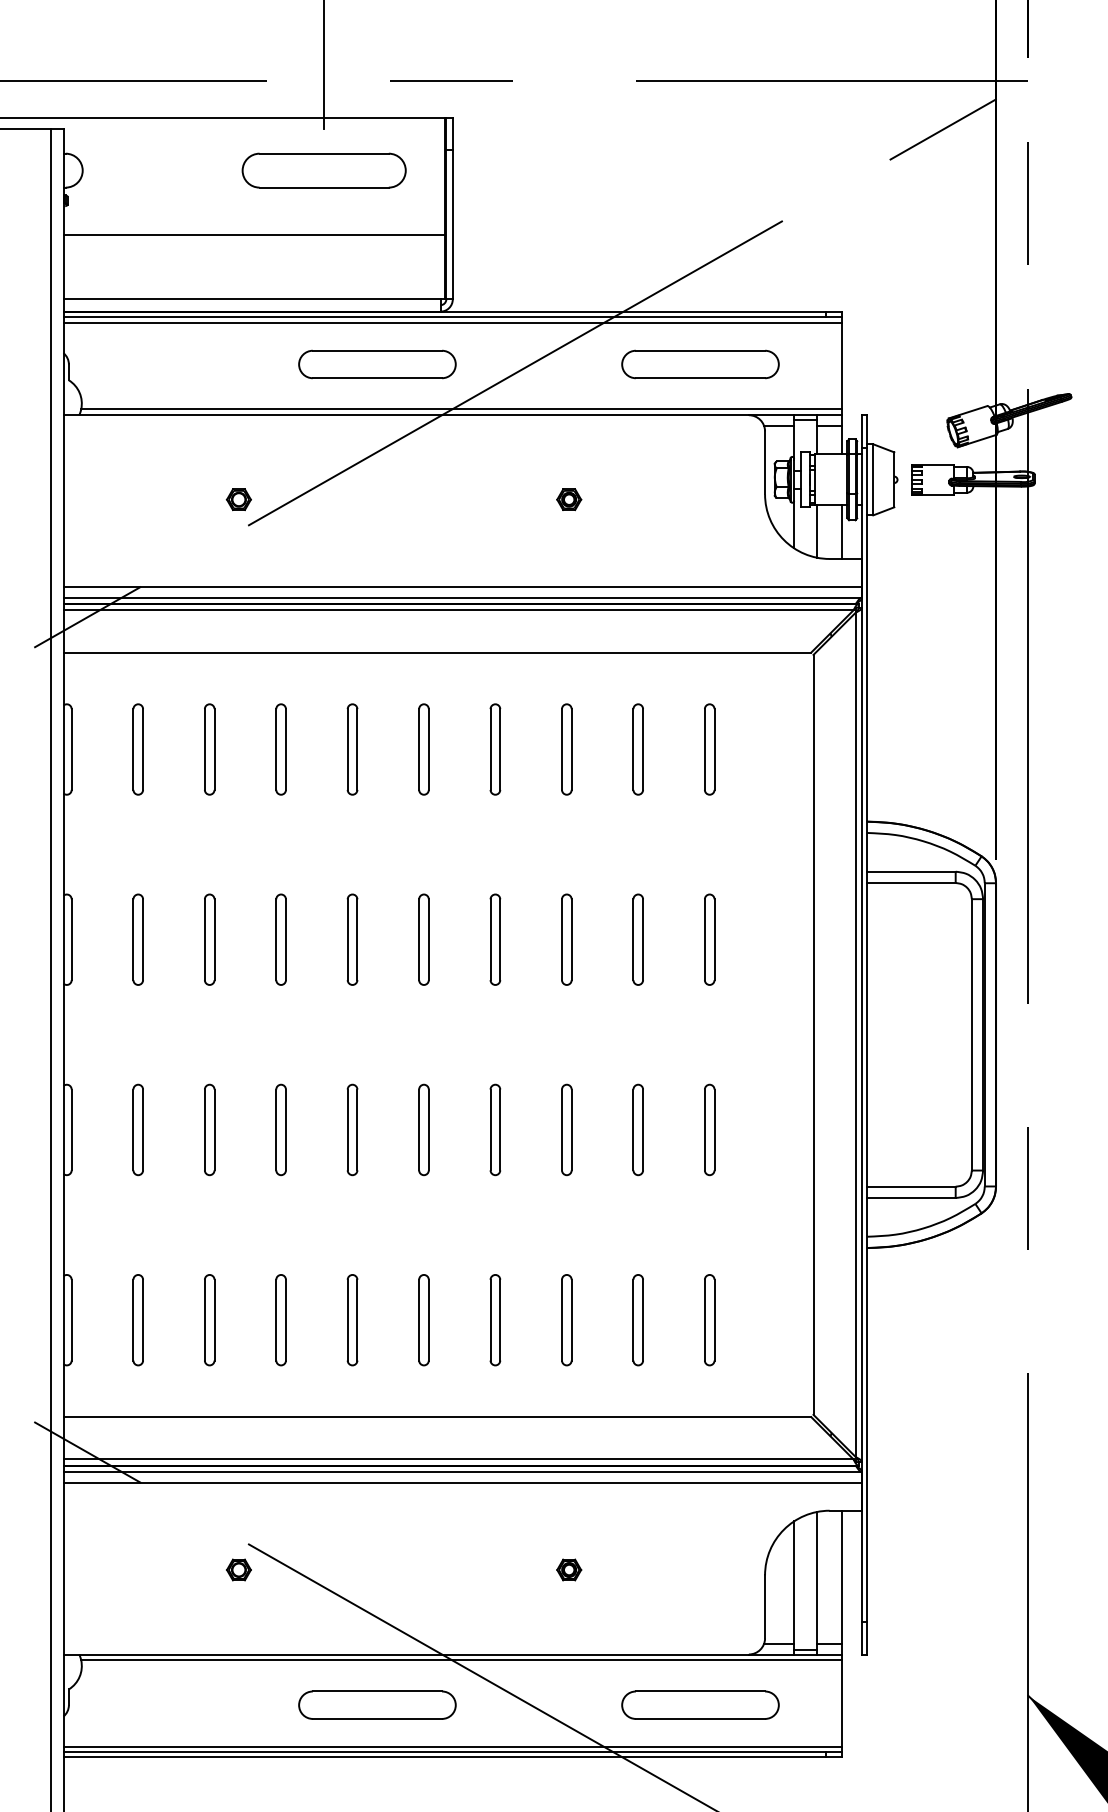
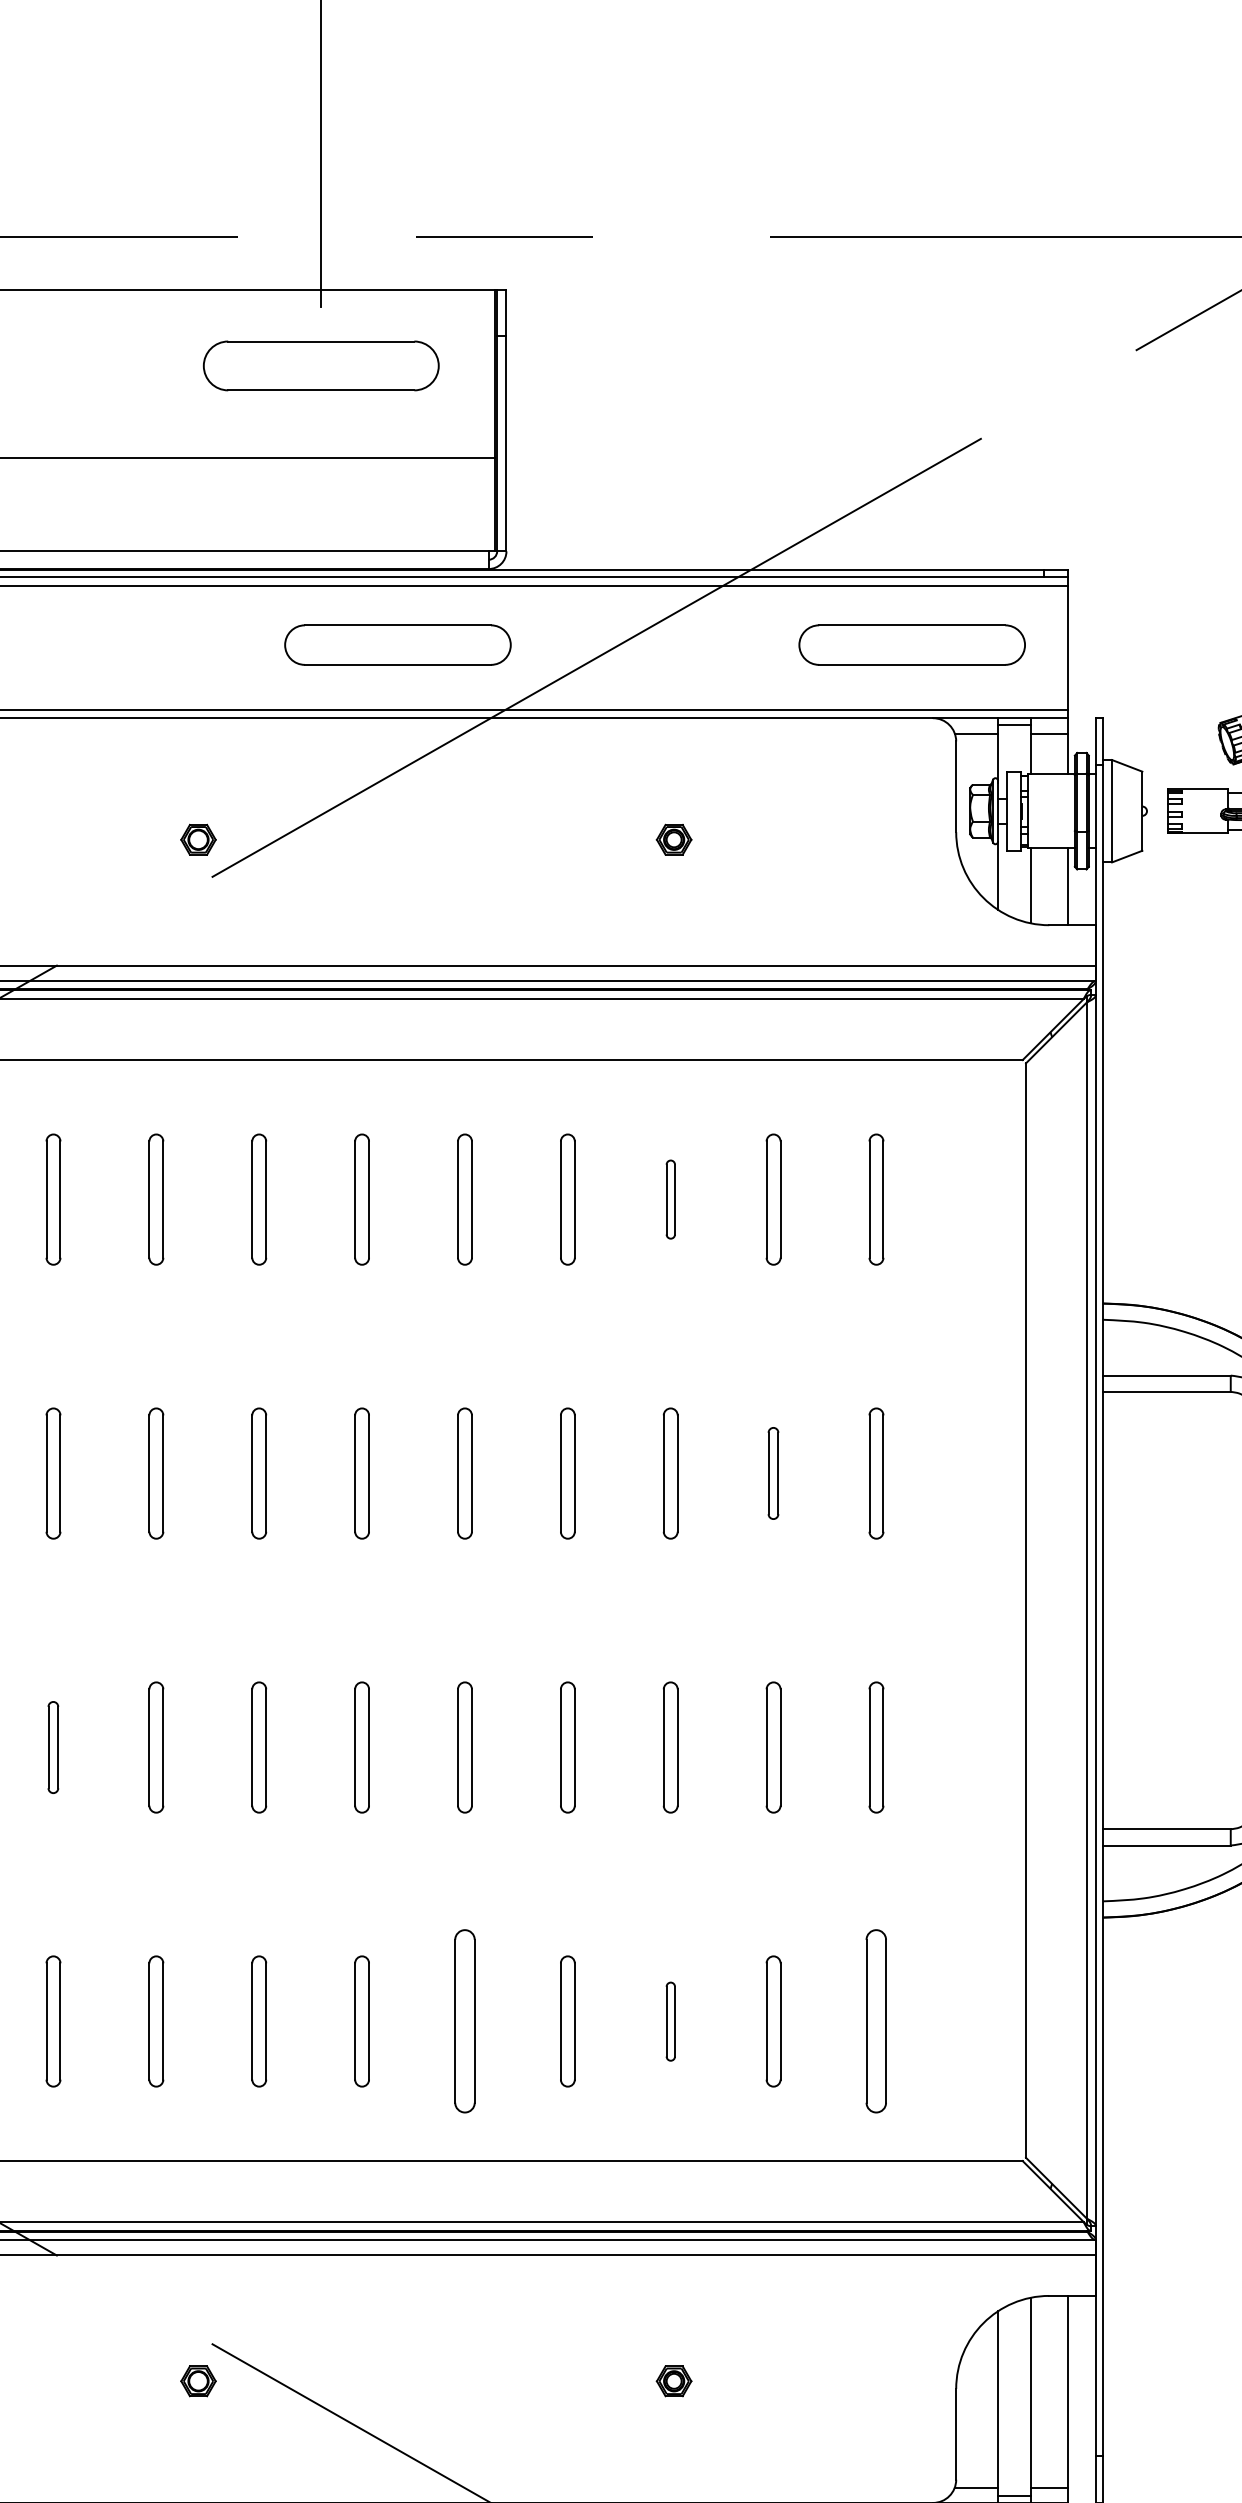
part: (700, 364) -> (912, 645), moved
part: (566, 749) -> (670, 1199), size x0.6
part: (637, 939) -> (772, 1473), size x0.7
part: (137, 1129) -> (52, 1746), size x0.7
part: (423, 1320) -> (464, 2021), size x1.4
part: (566, 1320) -> (670, 2021), size x0.6
part: (709, 1320) -> (876, 2021), size x1.4

